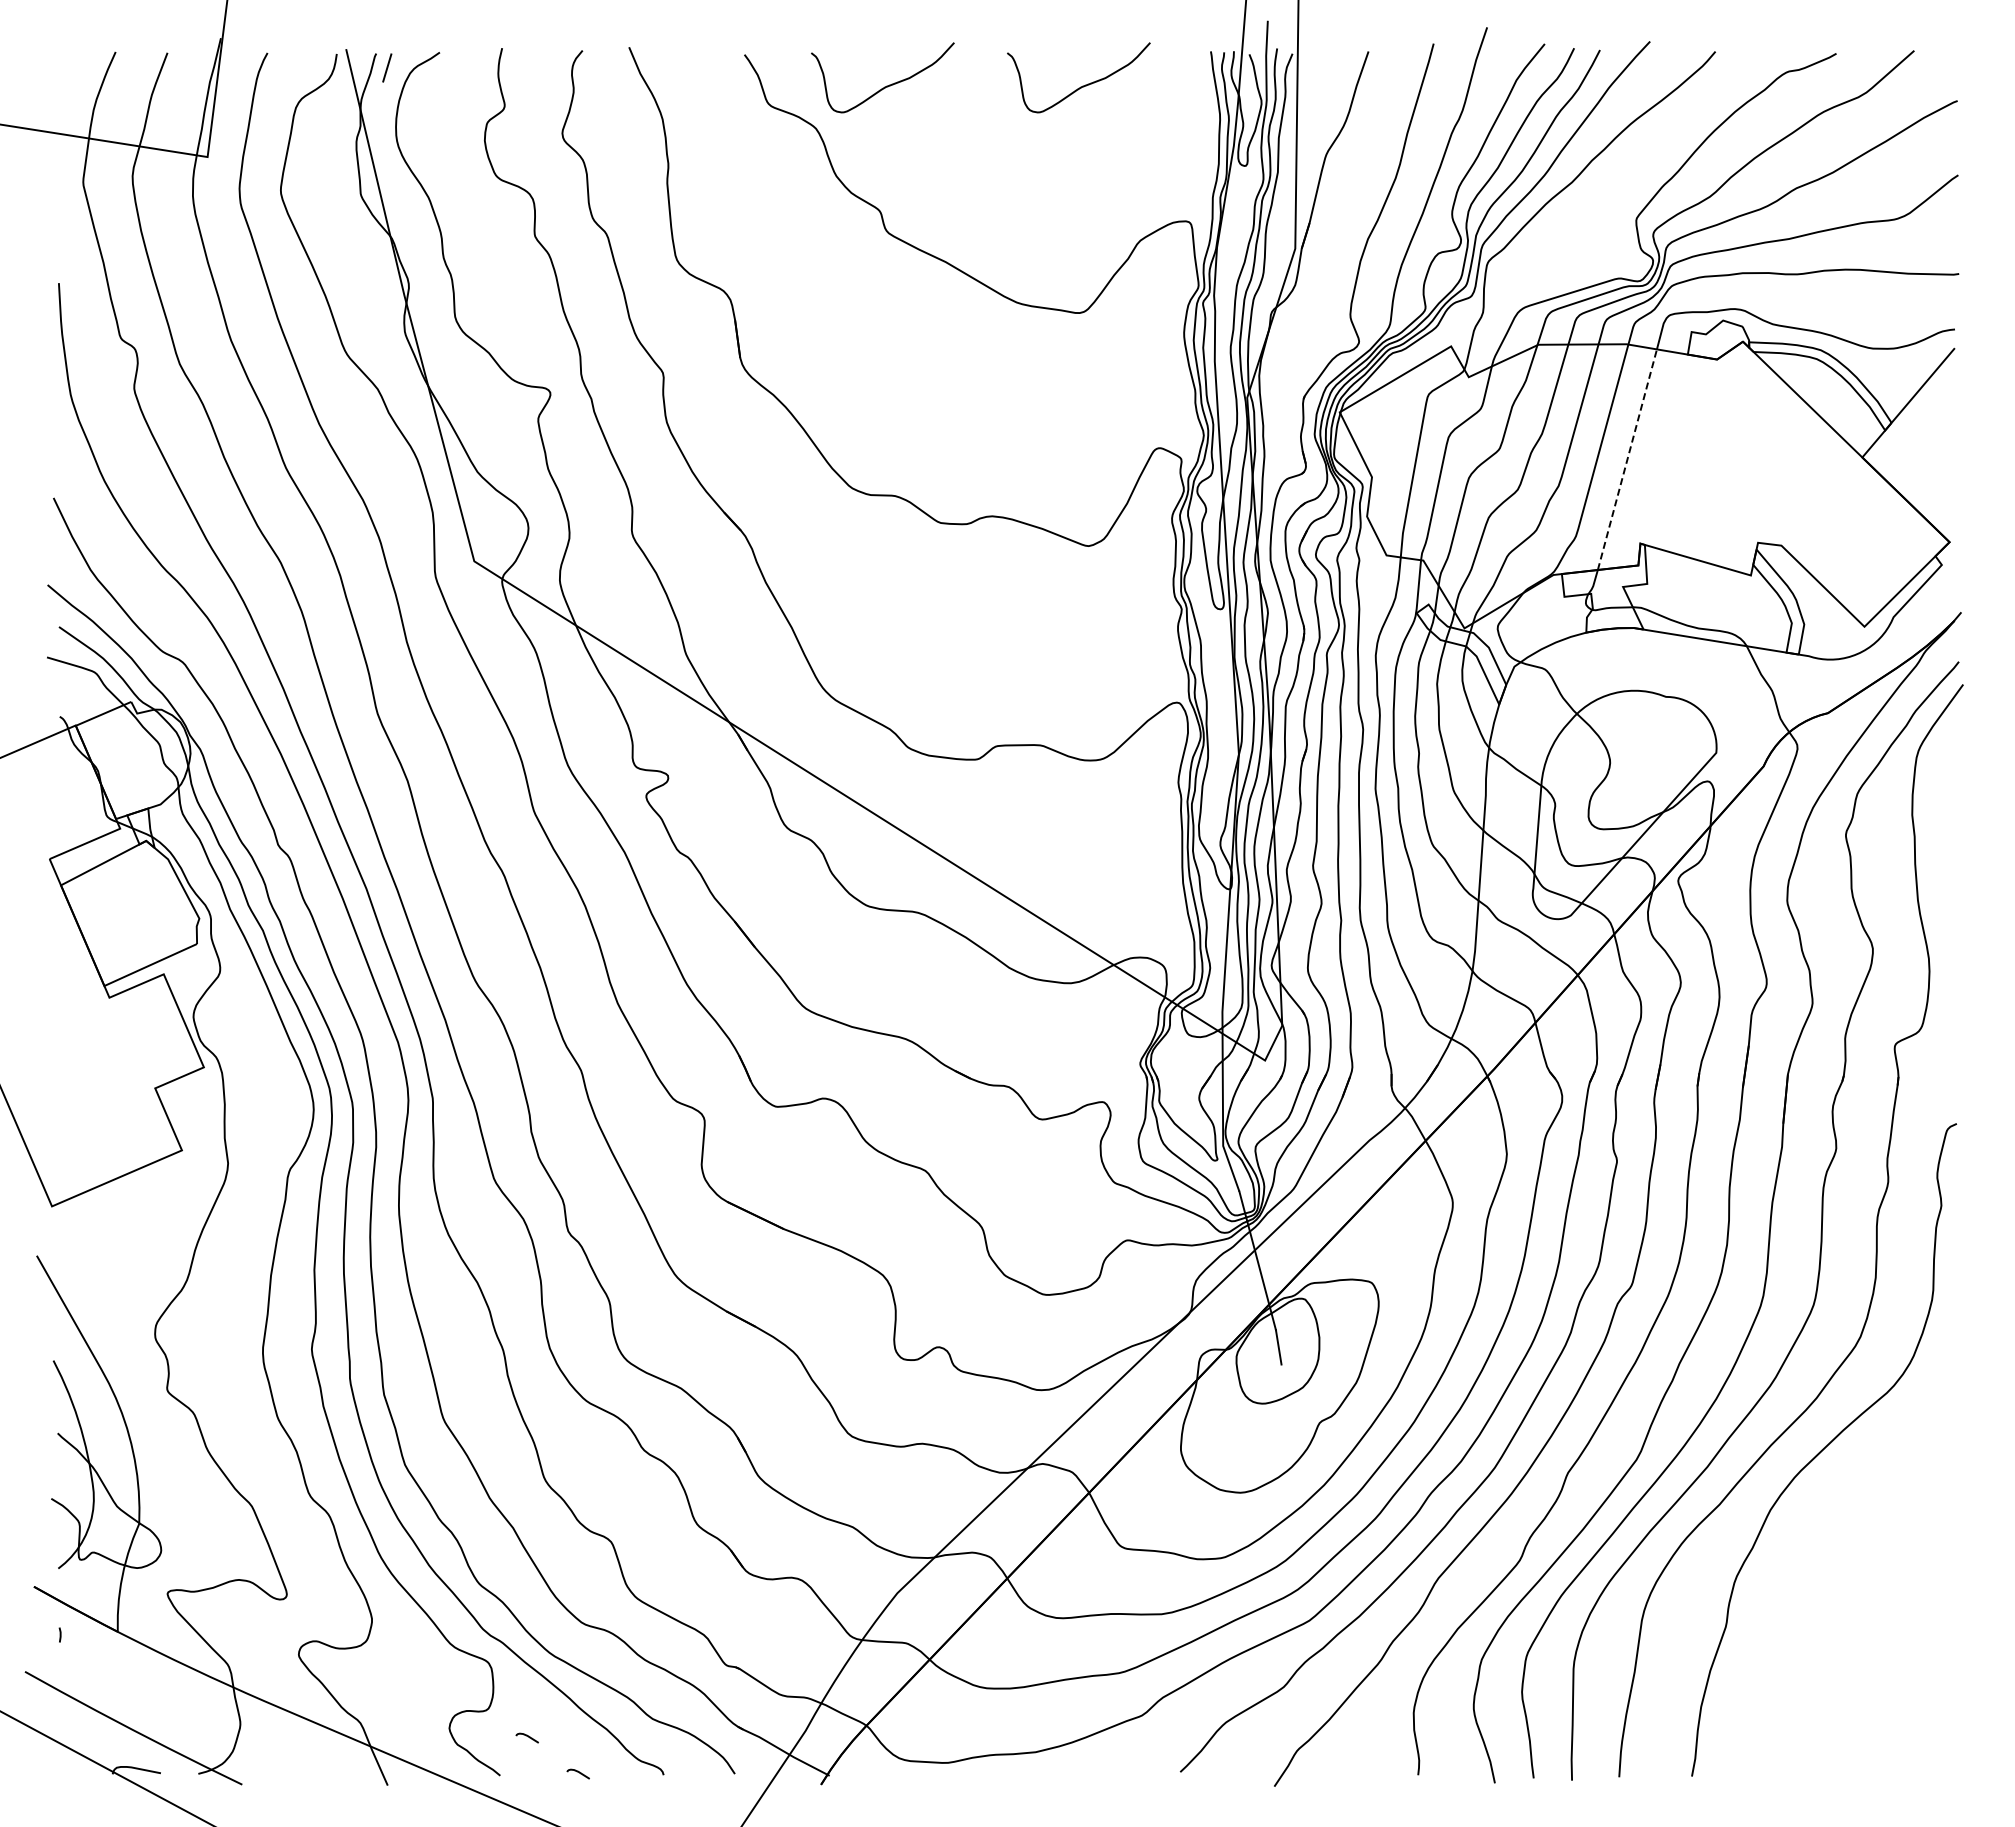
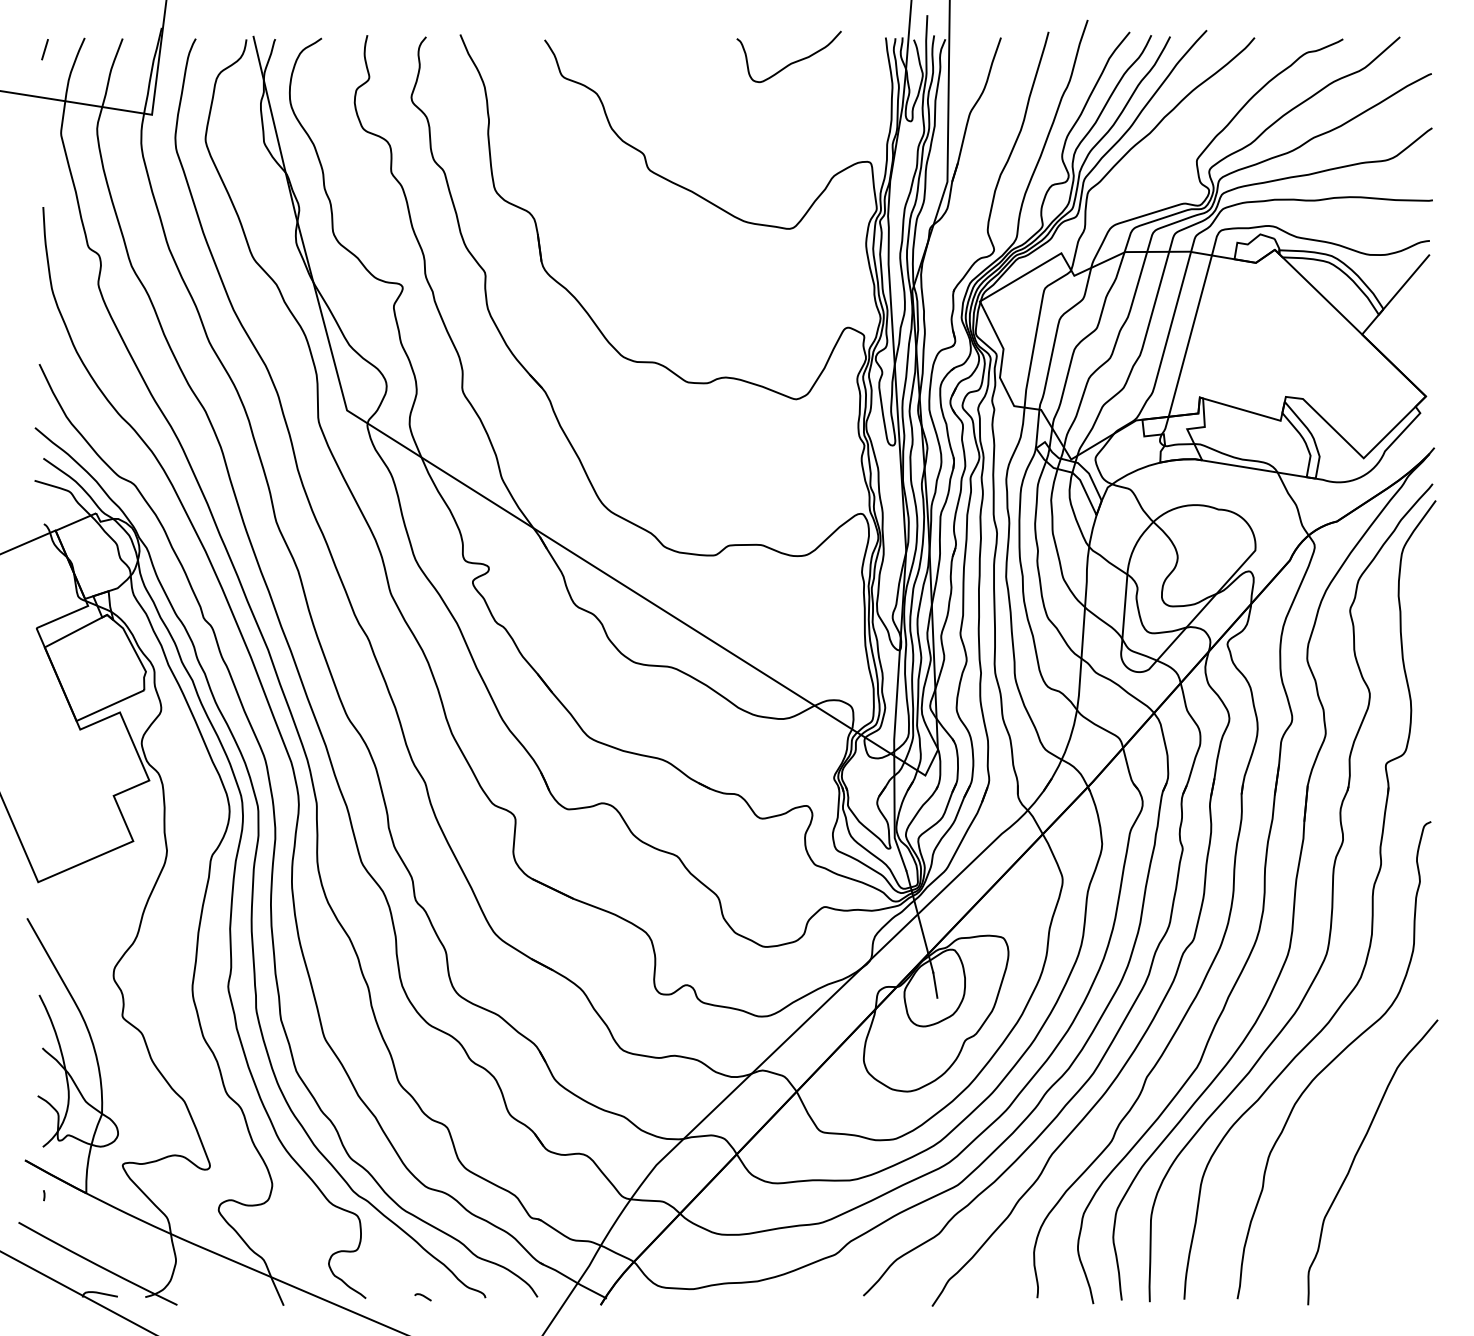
line: (387, 67) -> (45, 49), moved
curve: (886, 85) -> (648, 62), removed
line: (1627, 459) -> (1190, 335), dashed -> solid
curve: (1855, 1578) -> (1357, 1154), added
curve: (526, 1736) -> (385, 1269), removed

